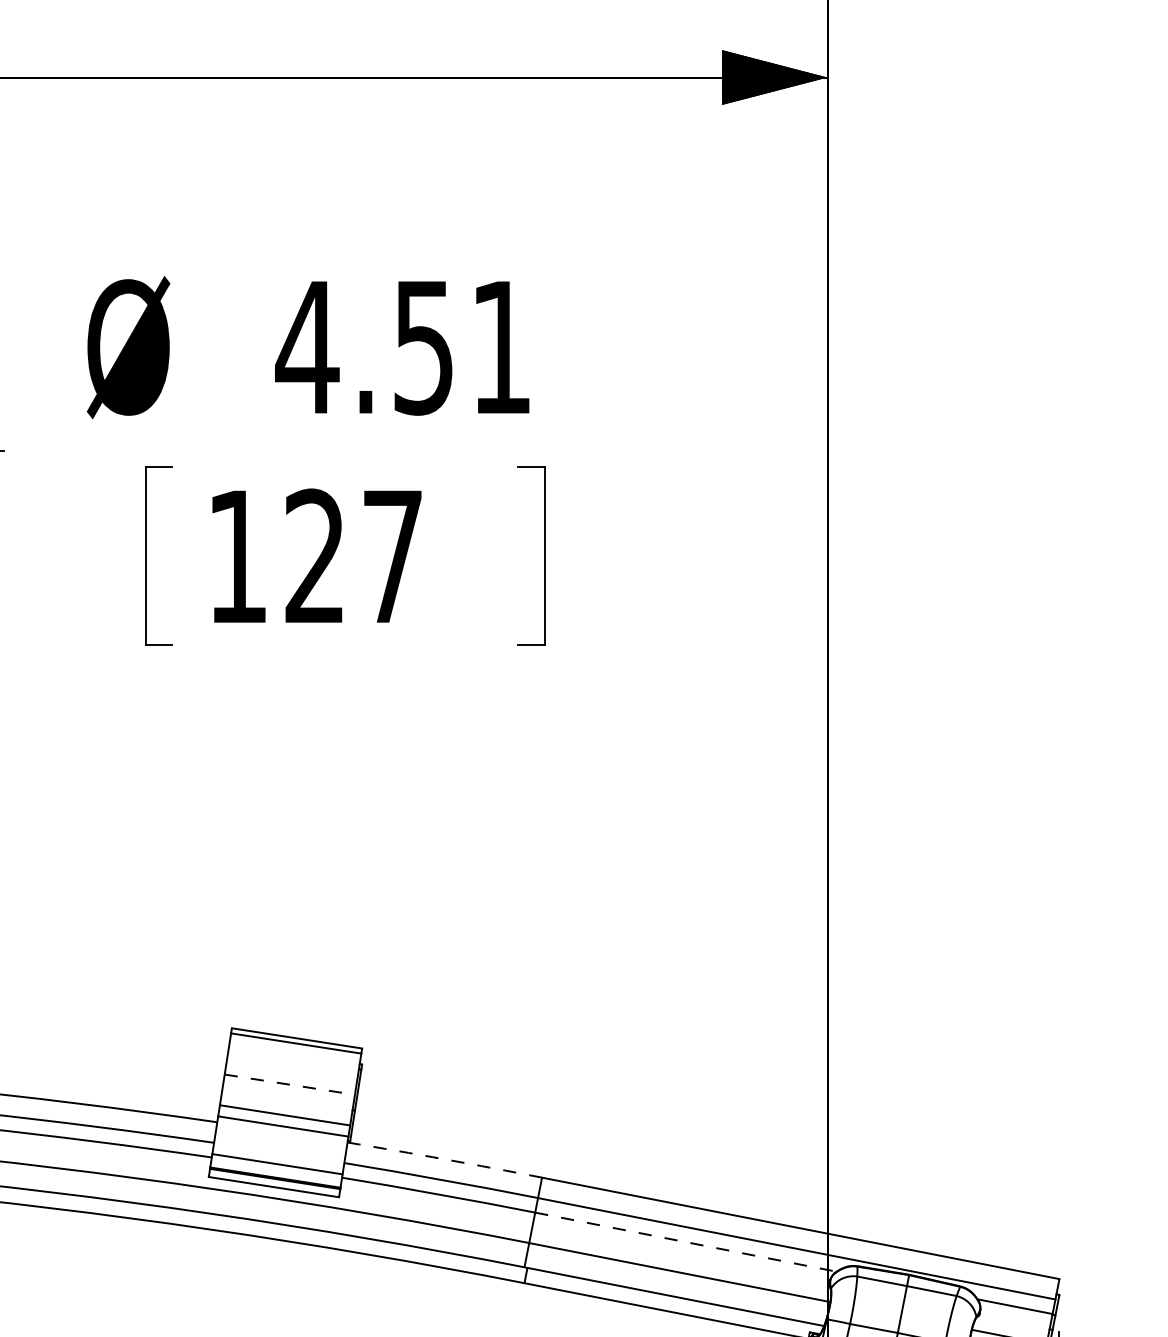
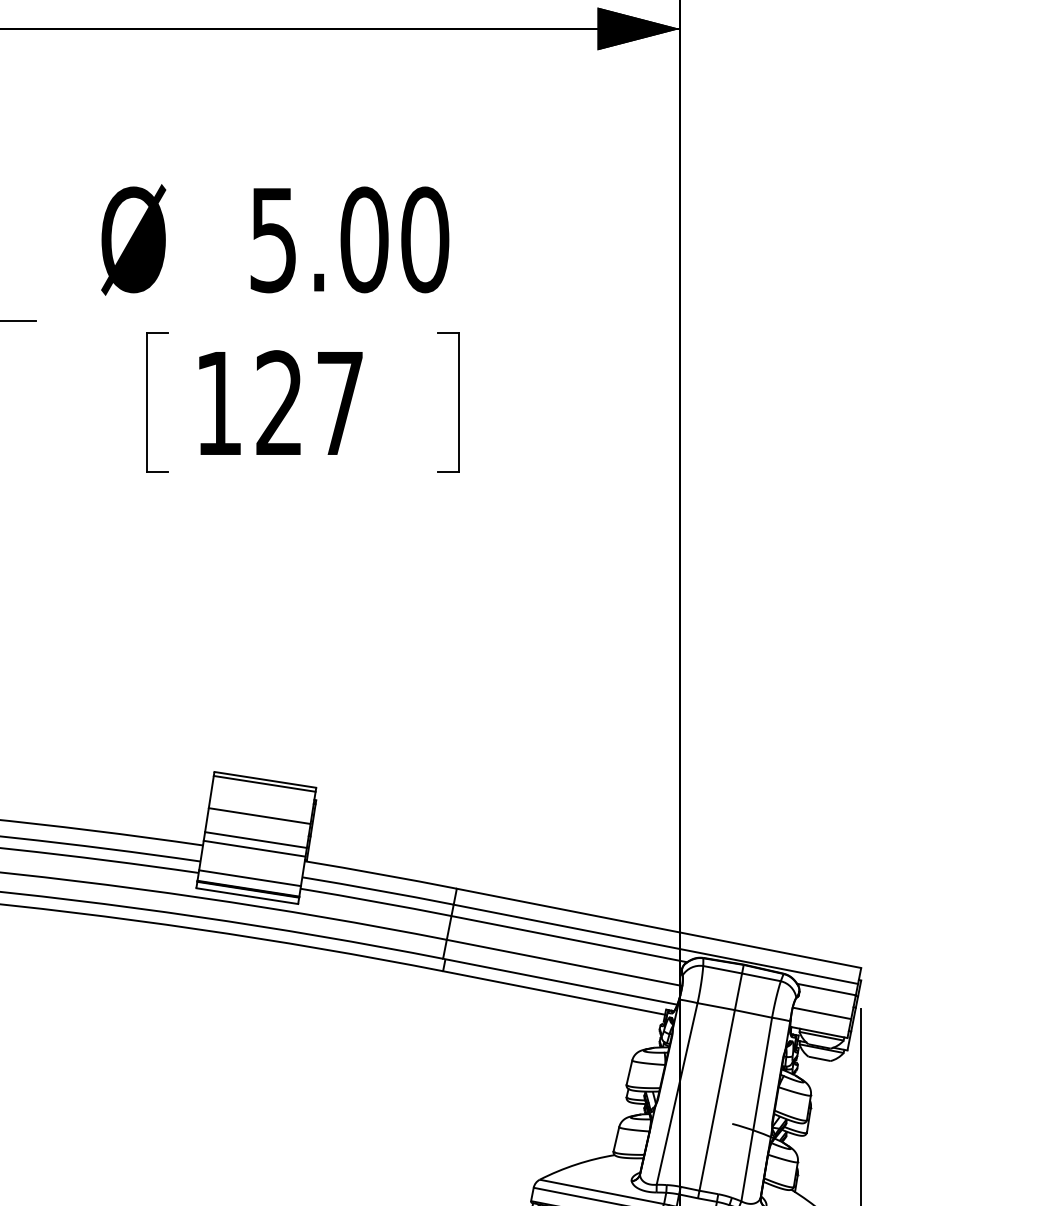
text: (403, 346) -> (348, 239), 4.51 -> 5.00
line: (289, 1085) -> (259, 816), dashed -> solid
arc: (444, 1159) -> (380, 874), dashed -> solid
line: (686, 1242) -> (569, 939), dashed -> solid

